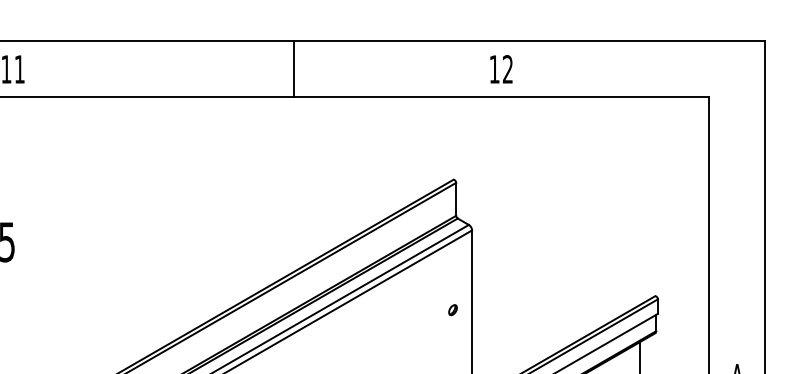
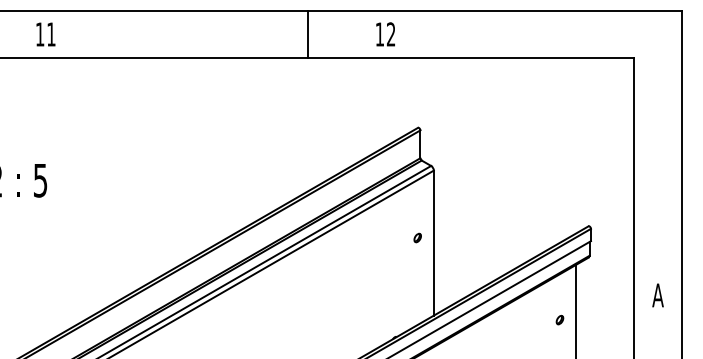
line: (294, 69) -> (308, 34), moved
text: (501, 69) -> (385, 34), moved

